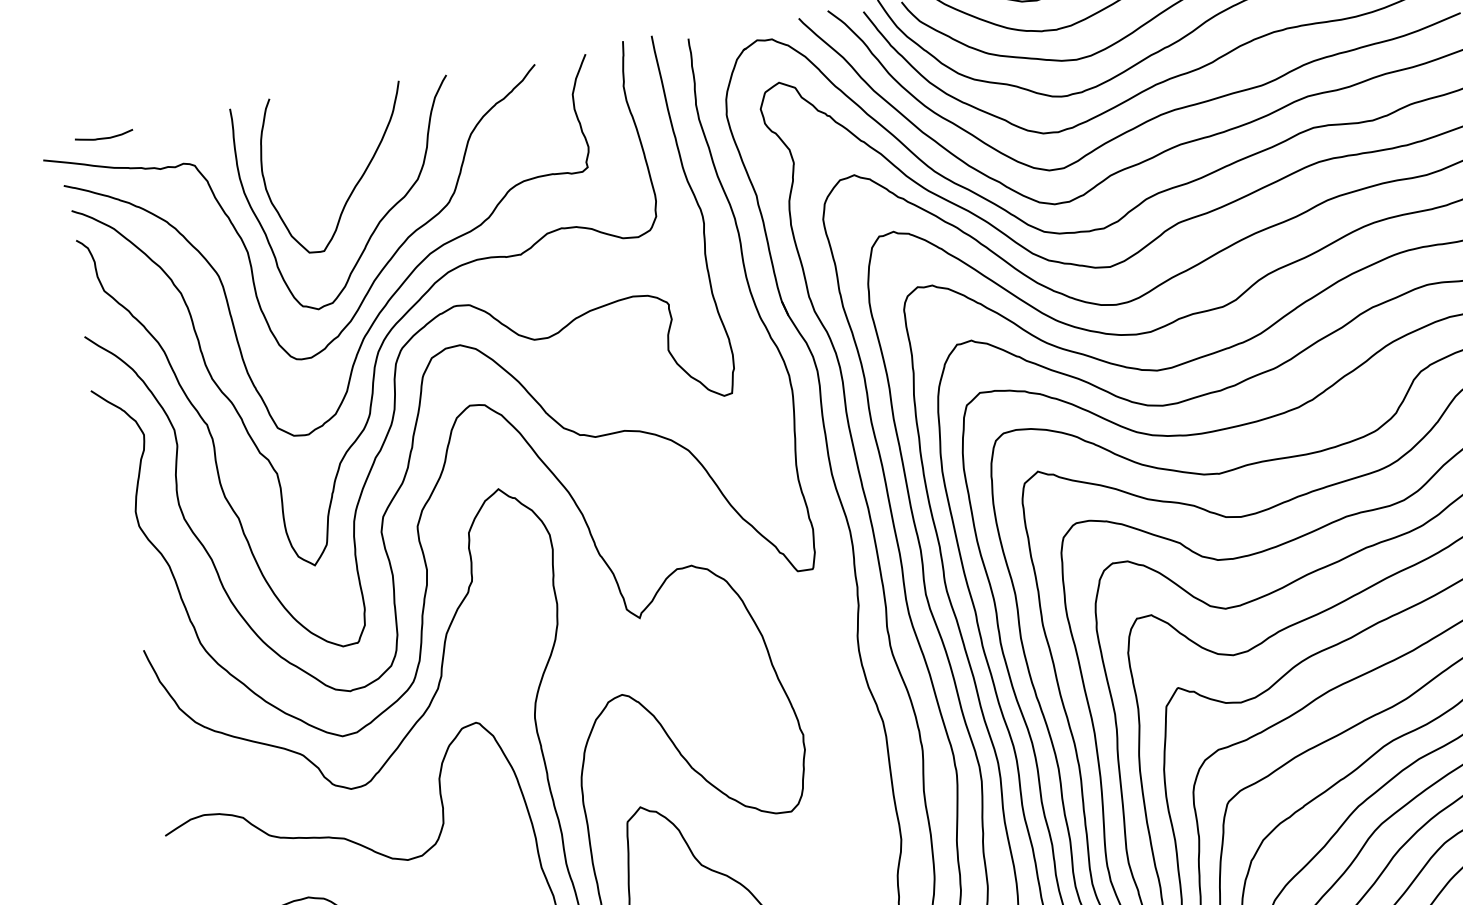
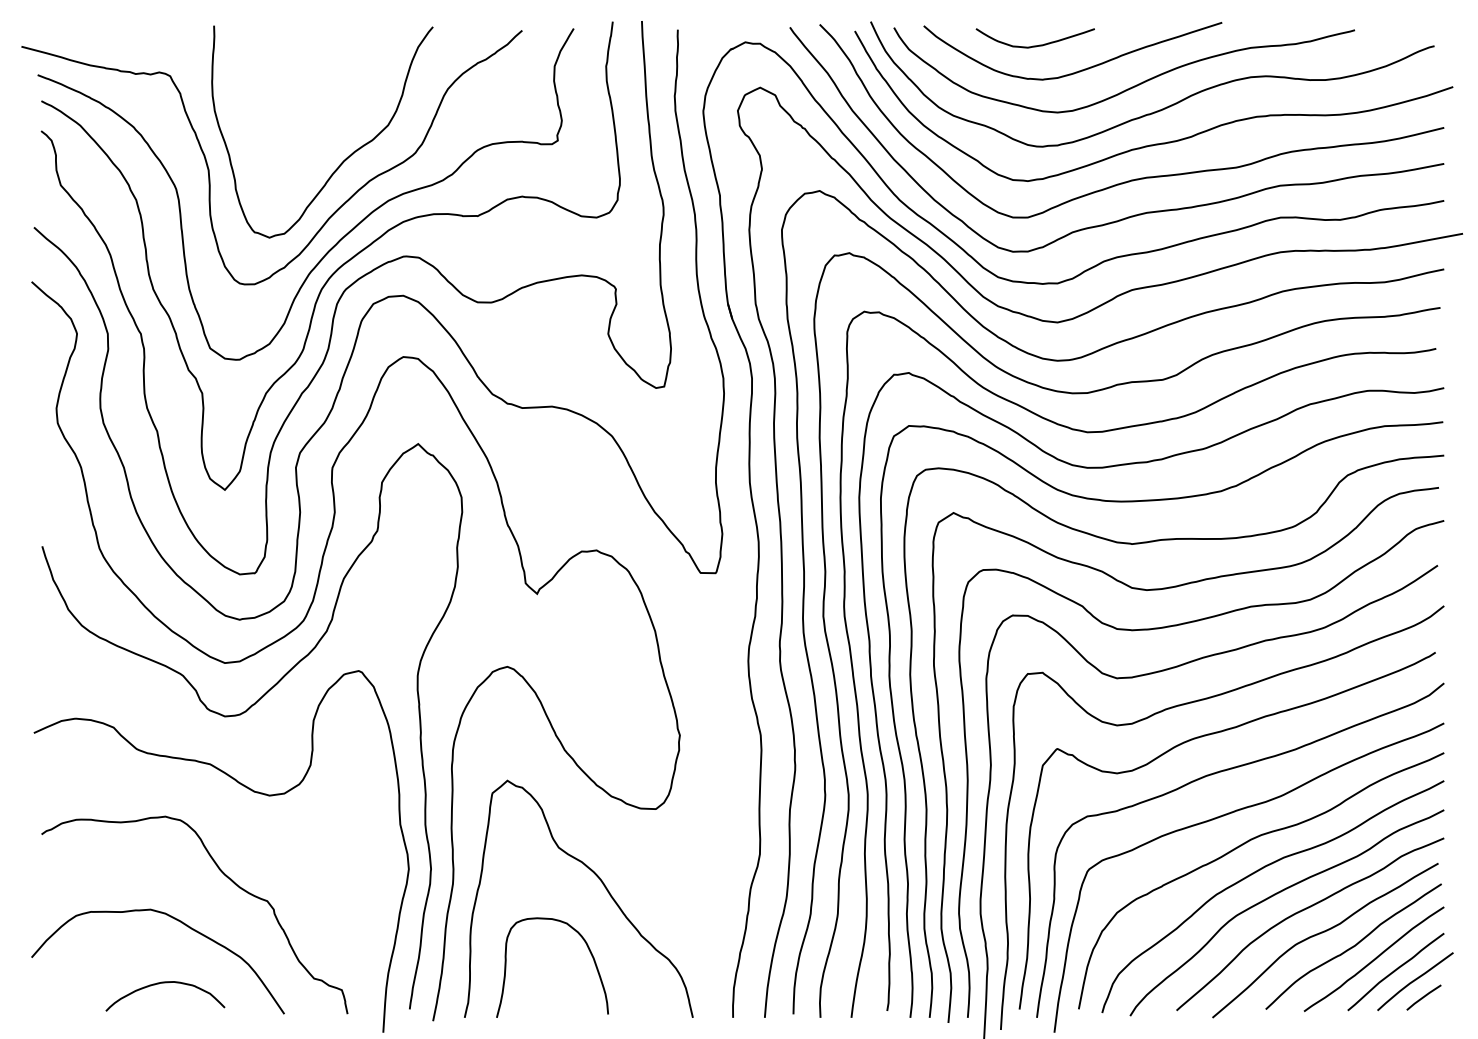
curve: (104, 137) -> (85, 33), removed
curve: (356, 183) -> (326, 119), removed

